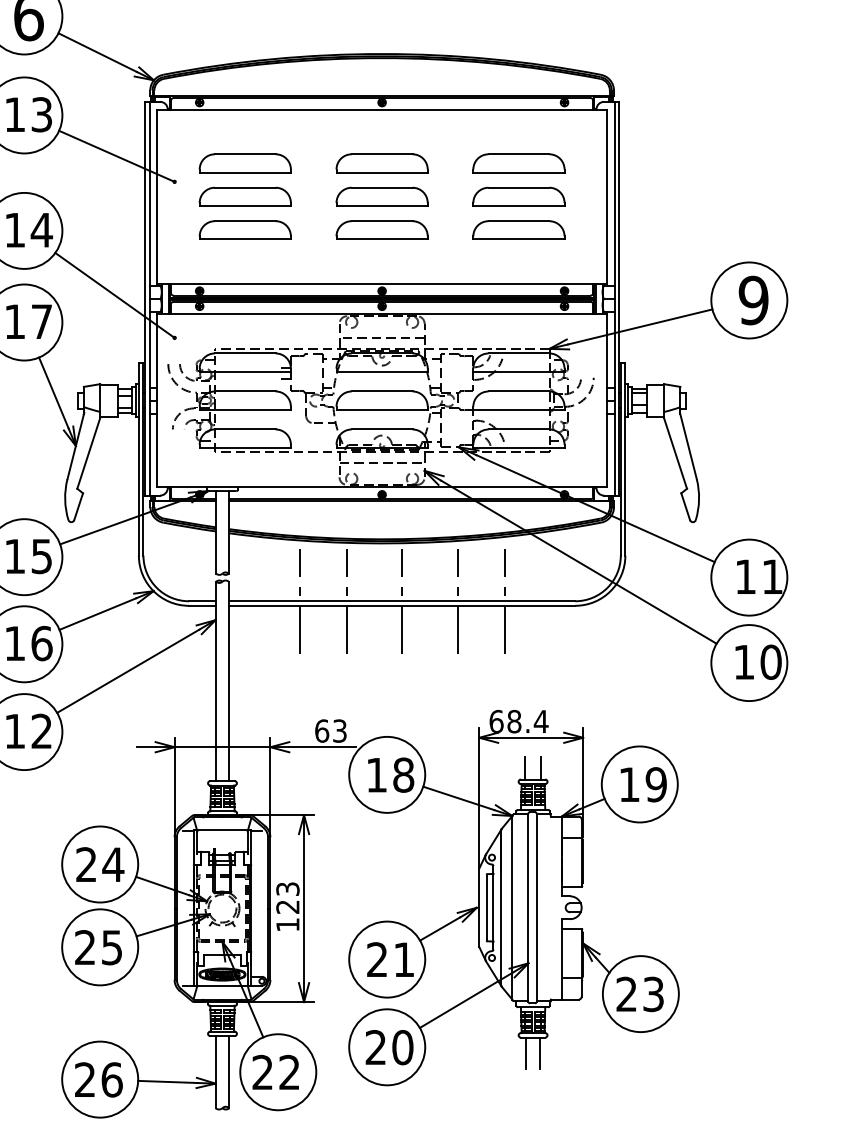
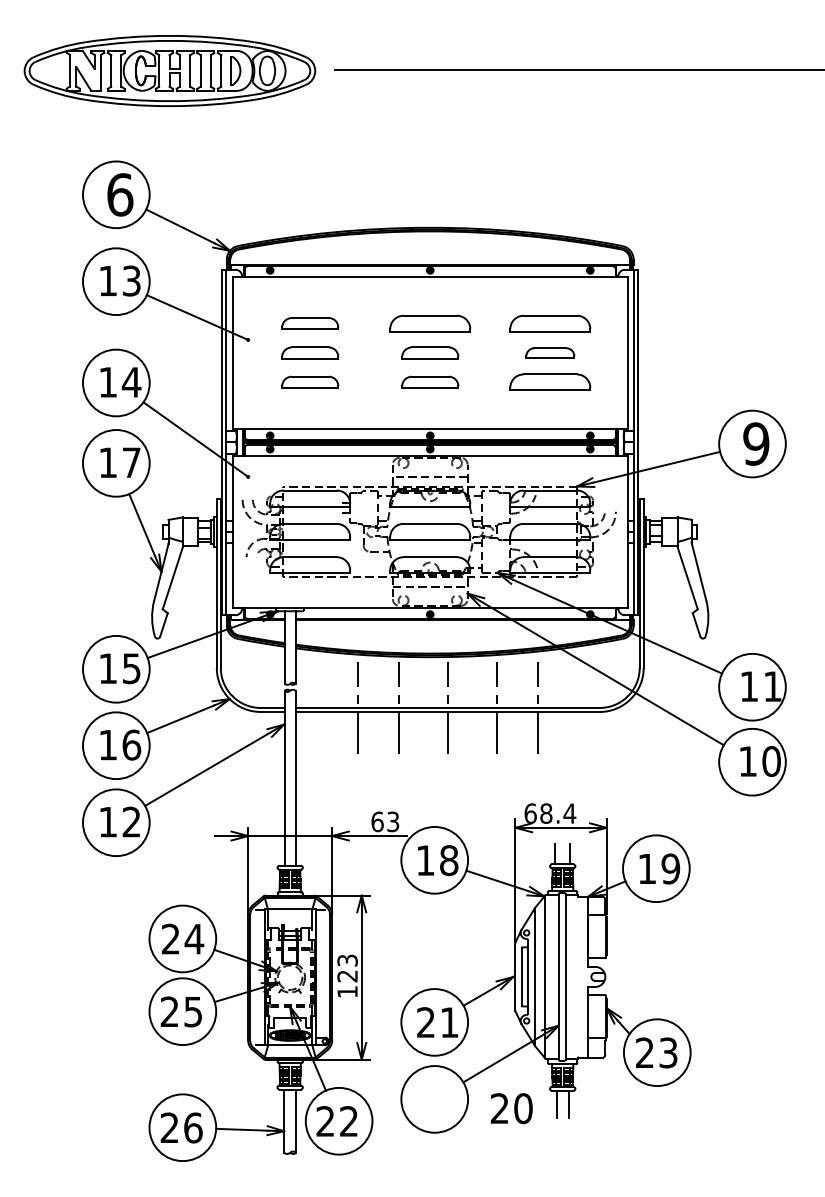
part: (245, 163) -> (310, 323), size x0.7
part: (245, 196) -> (310, 352), size x0.7
part: (382, 196) -> (430, 352), size x0.7
part: (519, 196) -> (550, 352), size x0.6
part: (245, 229) -> (310, 381), size x0.7
part: (382, 229) -> (430, 381), size x0.7
text: (389, 1047) -> (511, 1108), moved

